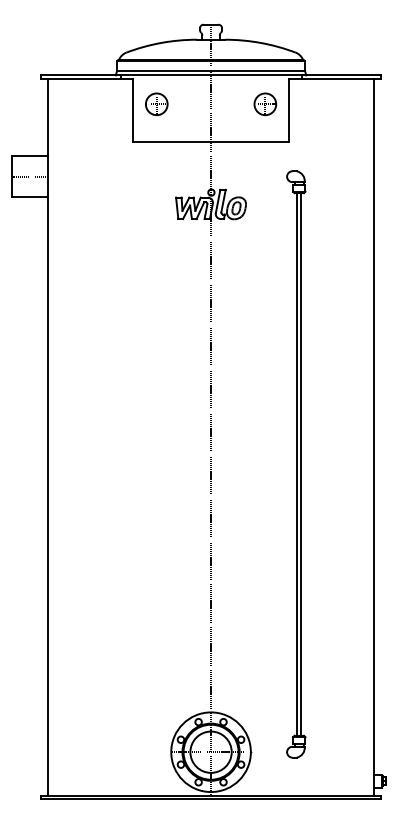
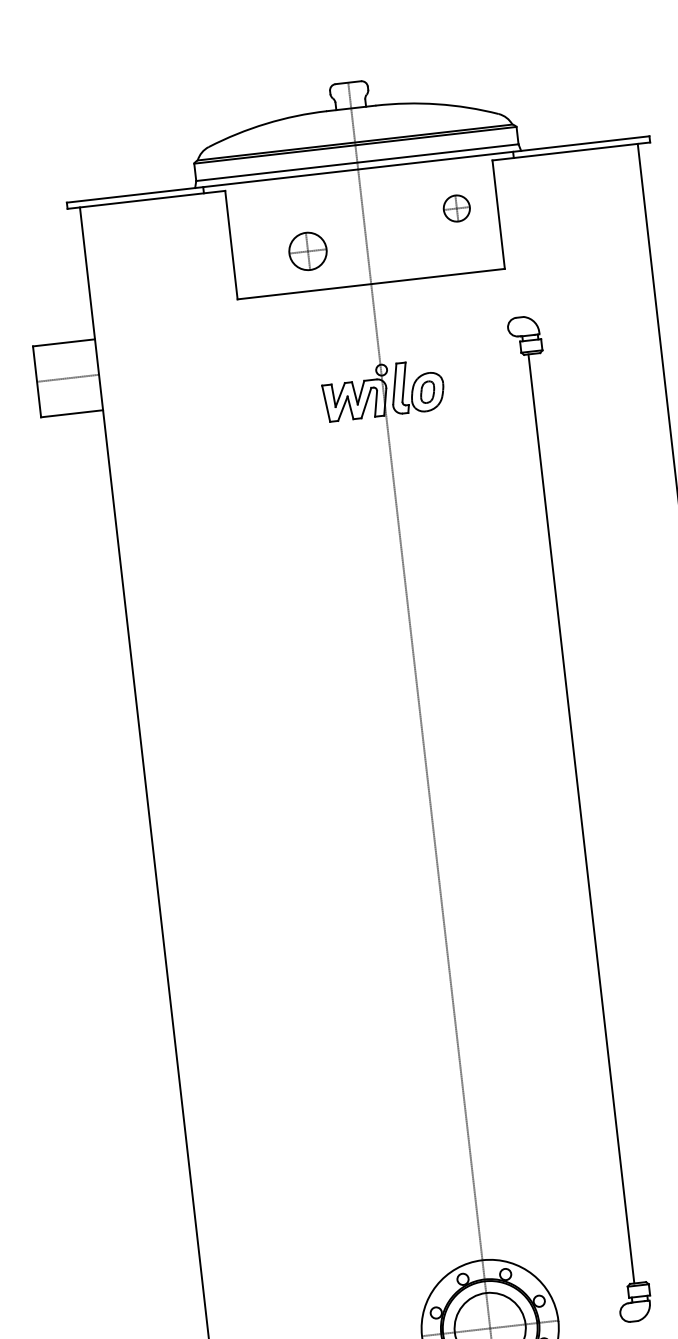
part: (156, 104) -> (307, 251), moved
part: (265, 104) -> (457, 208), size x0.7
line: (301, 464) -> (588, 818), removed

